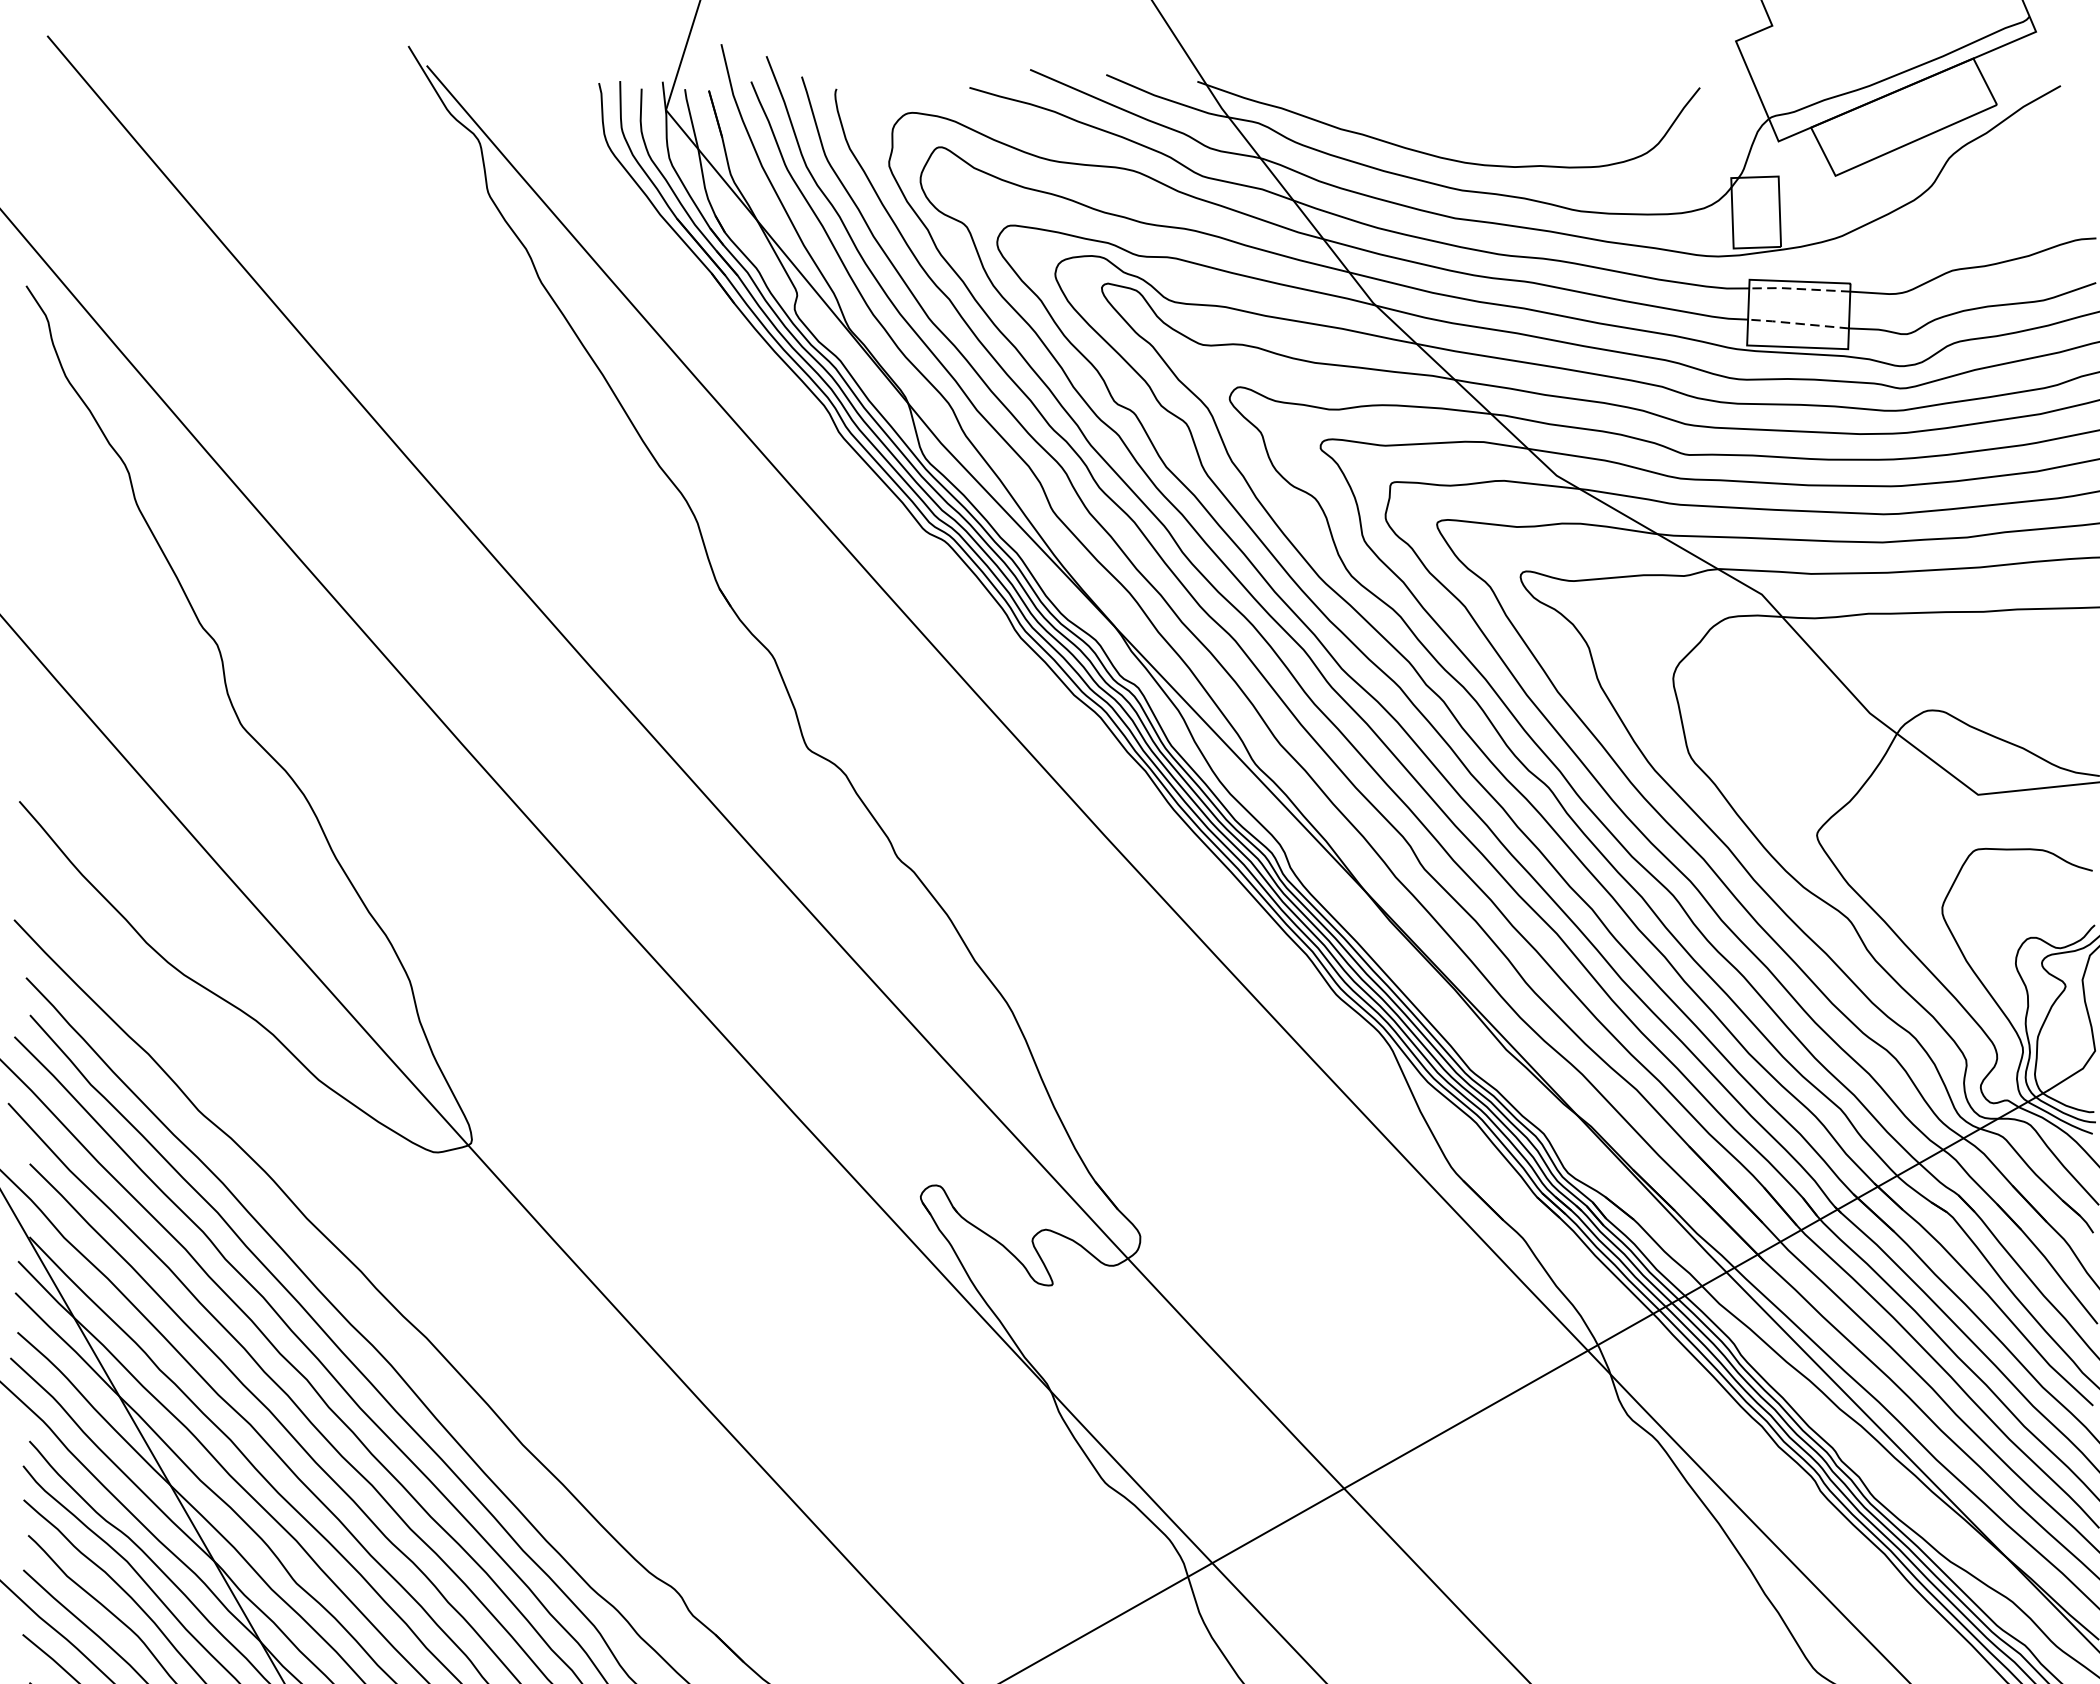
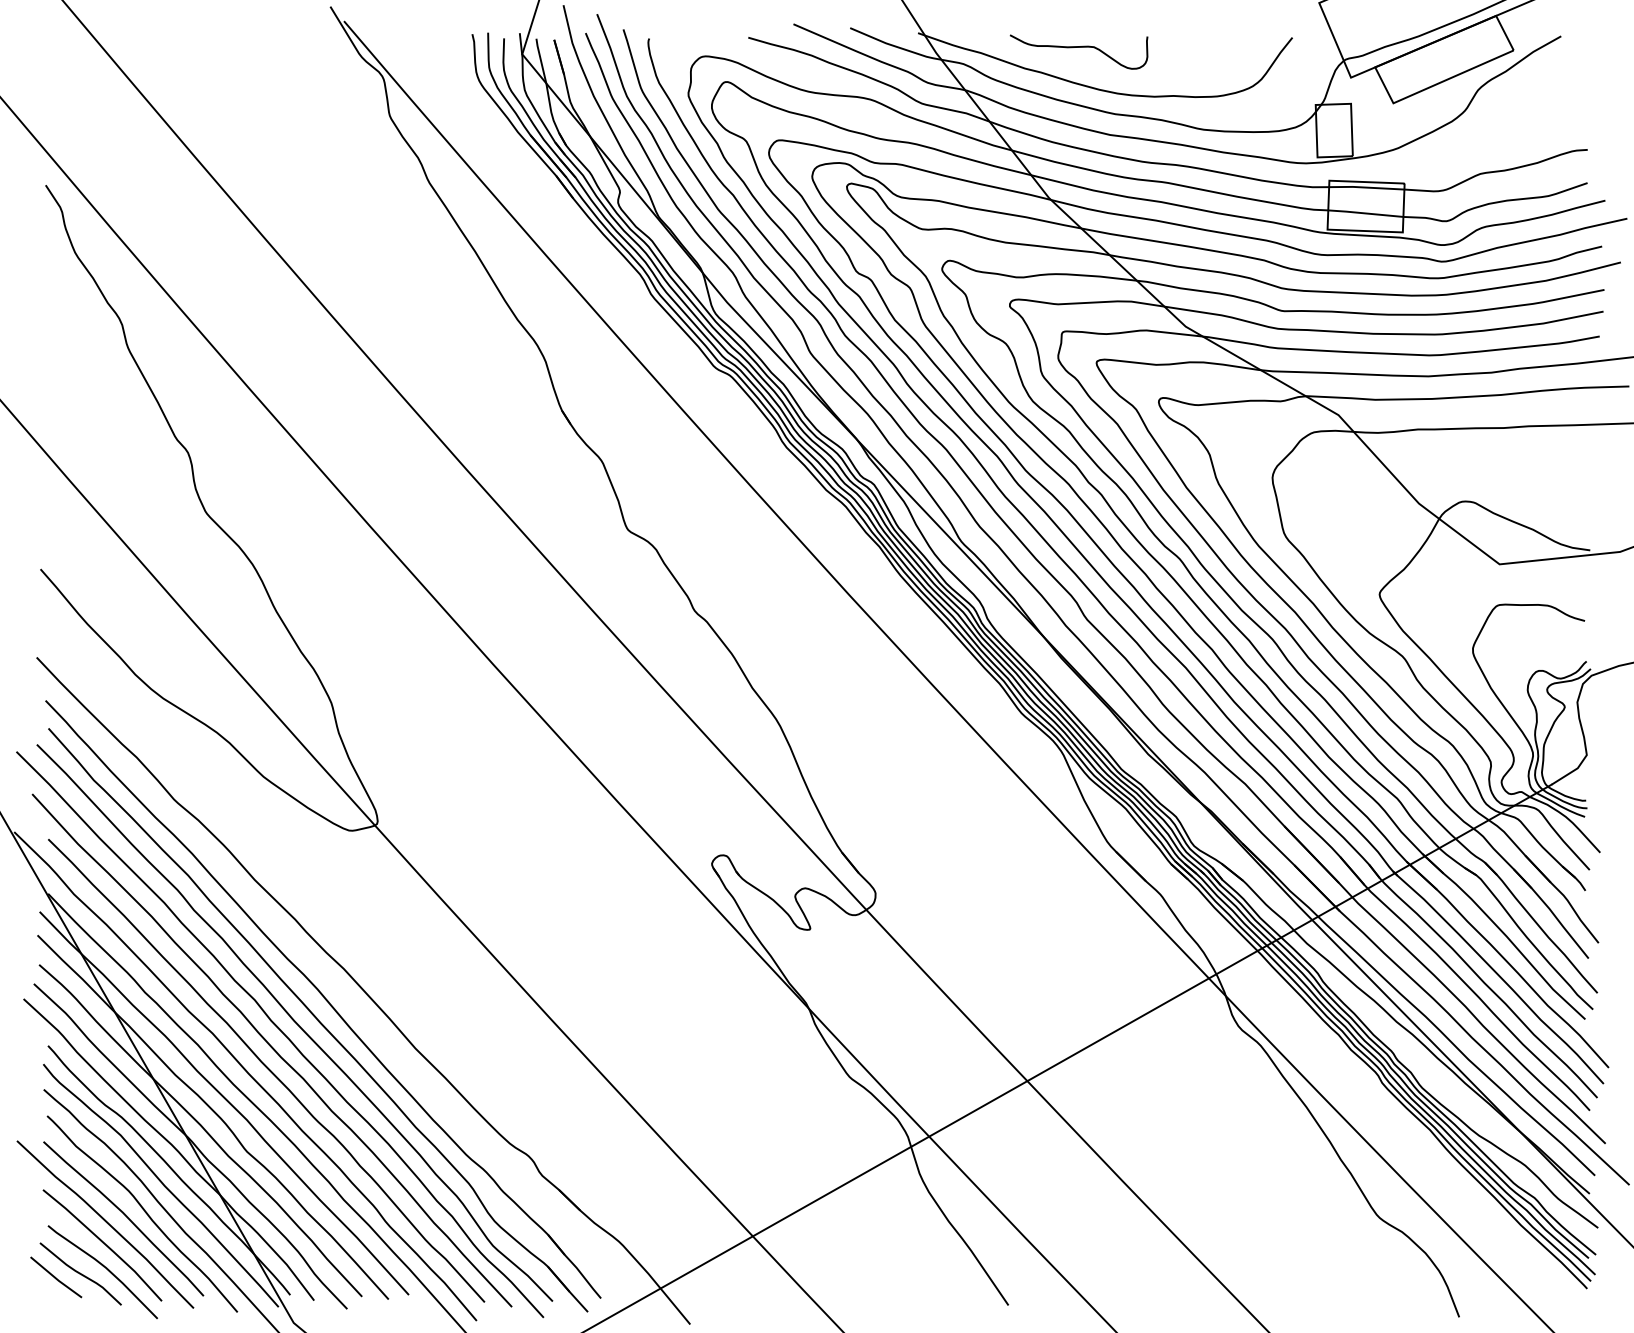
curve: (1412, 100) -> (1078, 47), added
line: (1798, 288) -> (1365, 187), dashed -> solid
line: (1798, 323) -> (1365, 213), dashed -> solid

